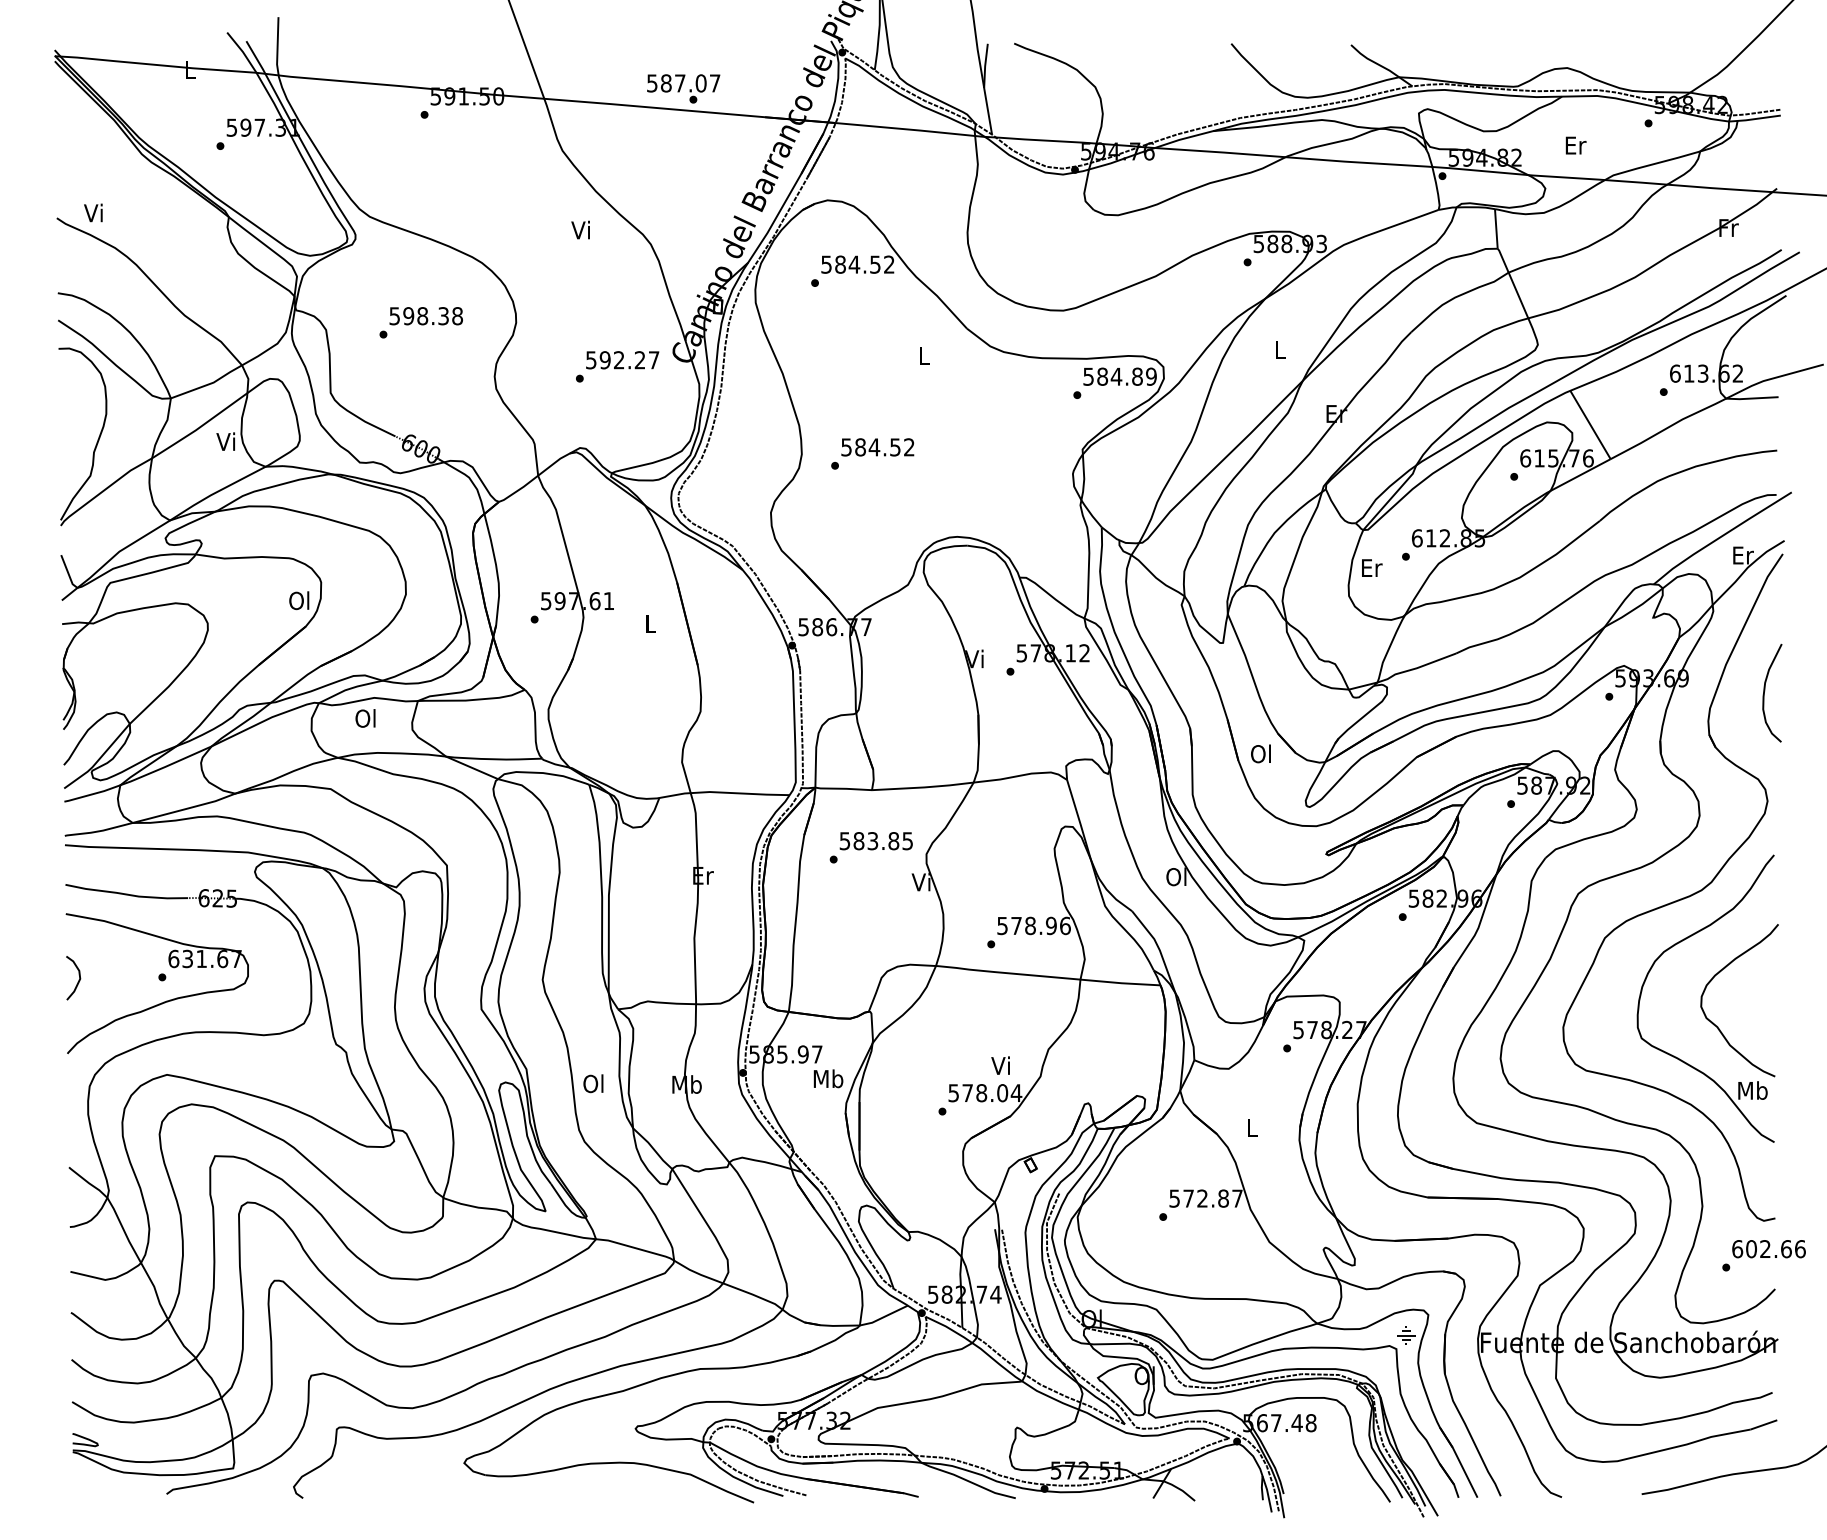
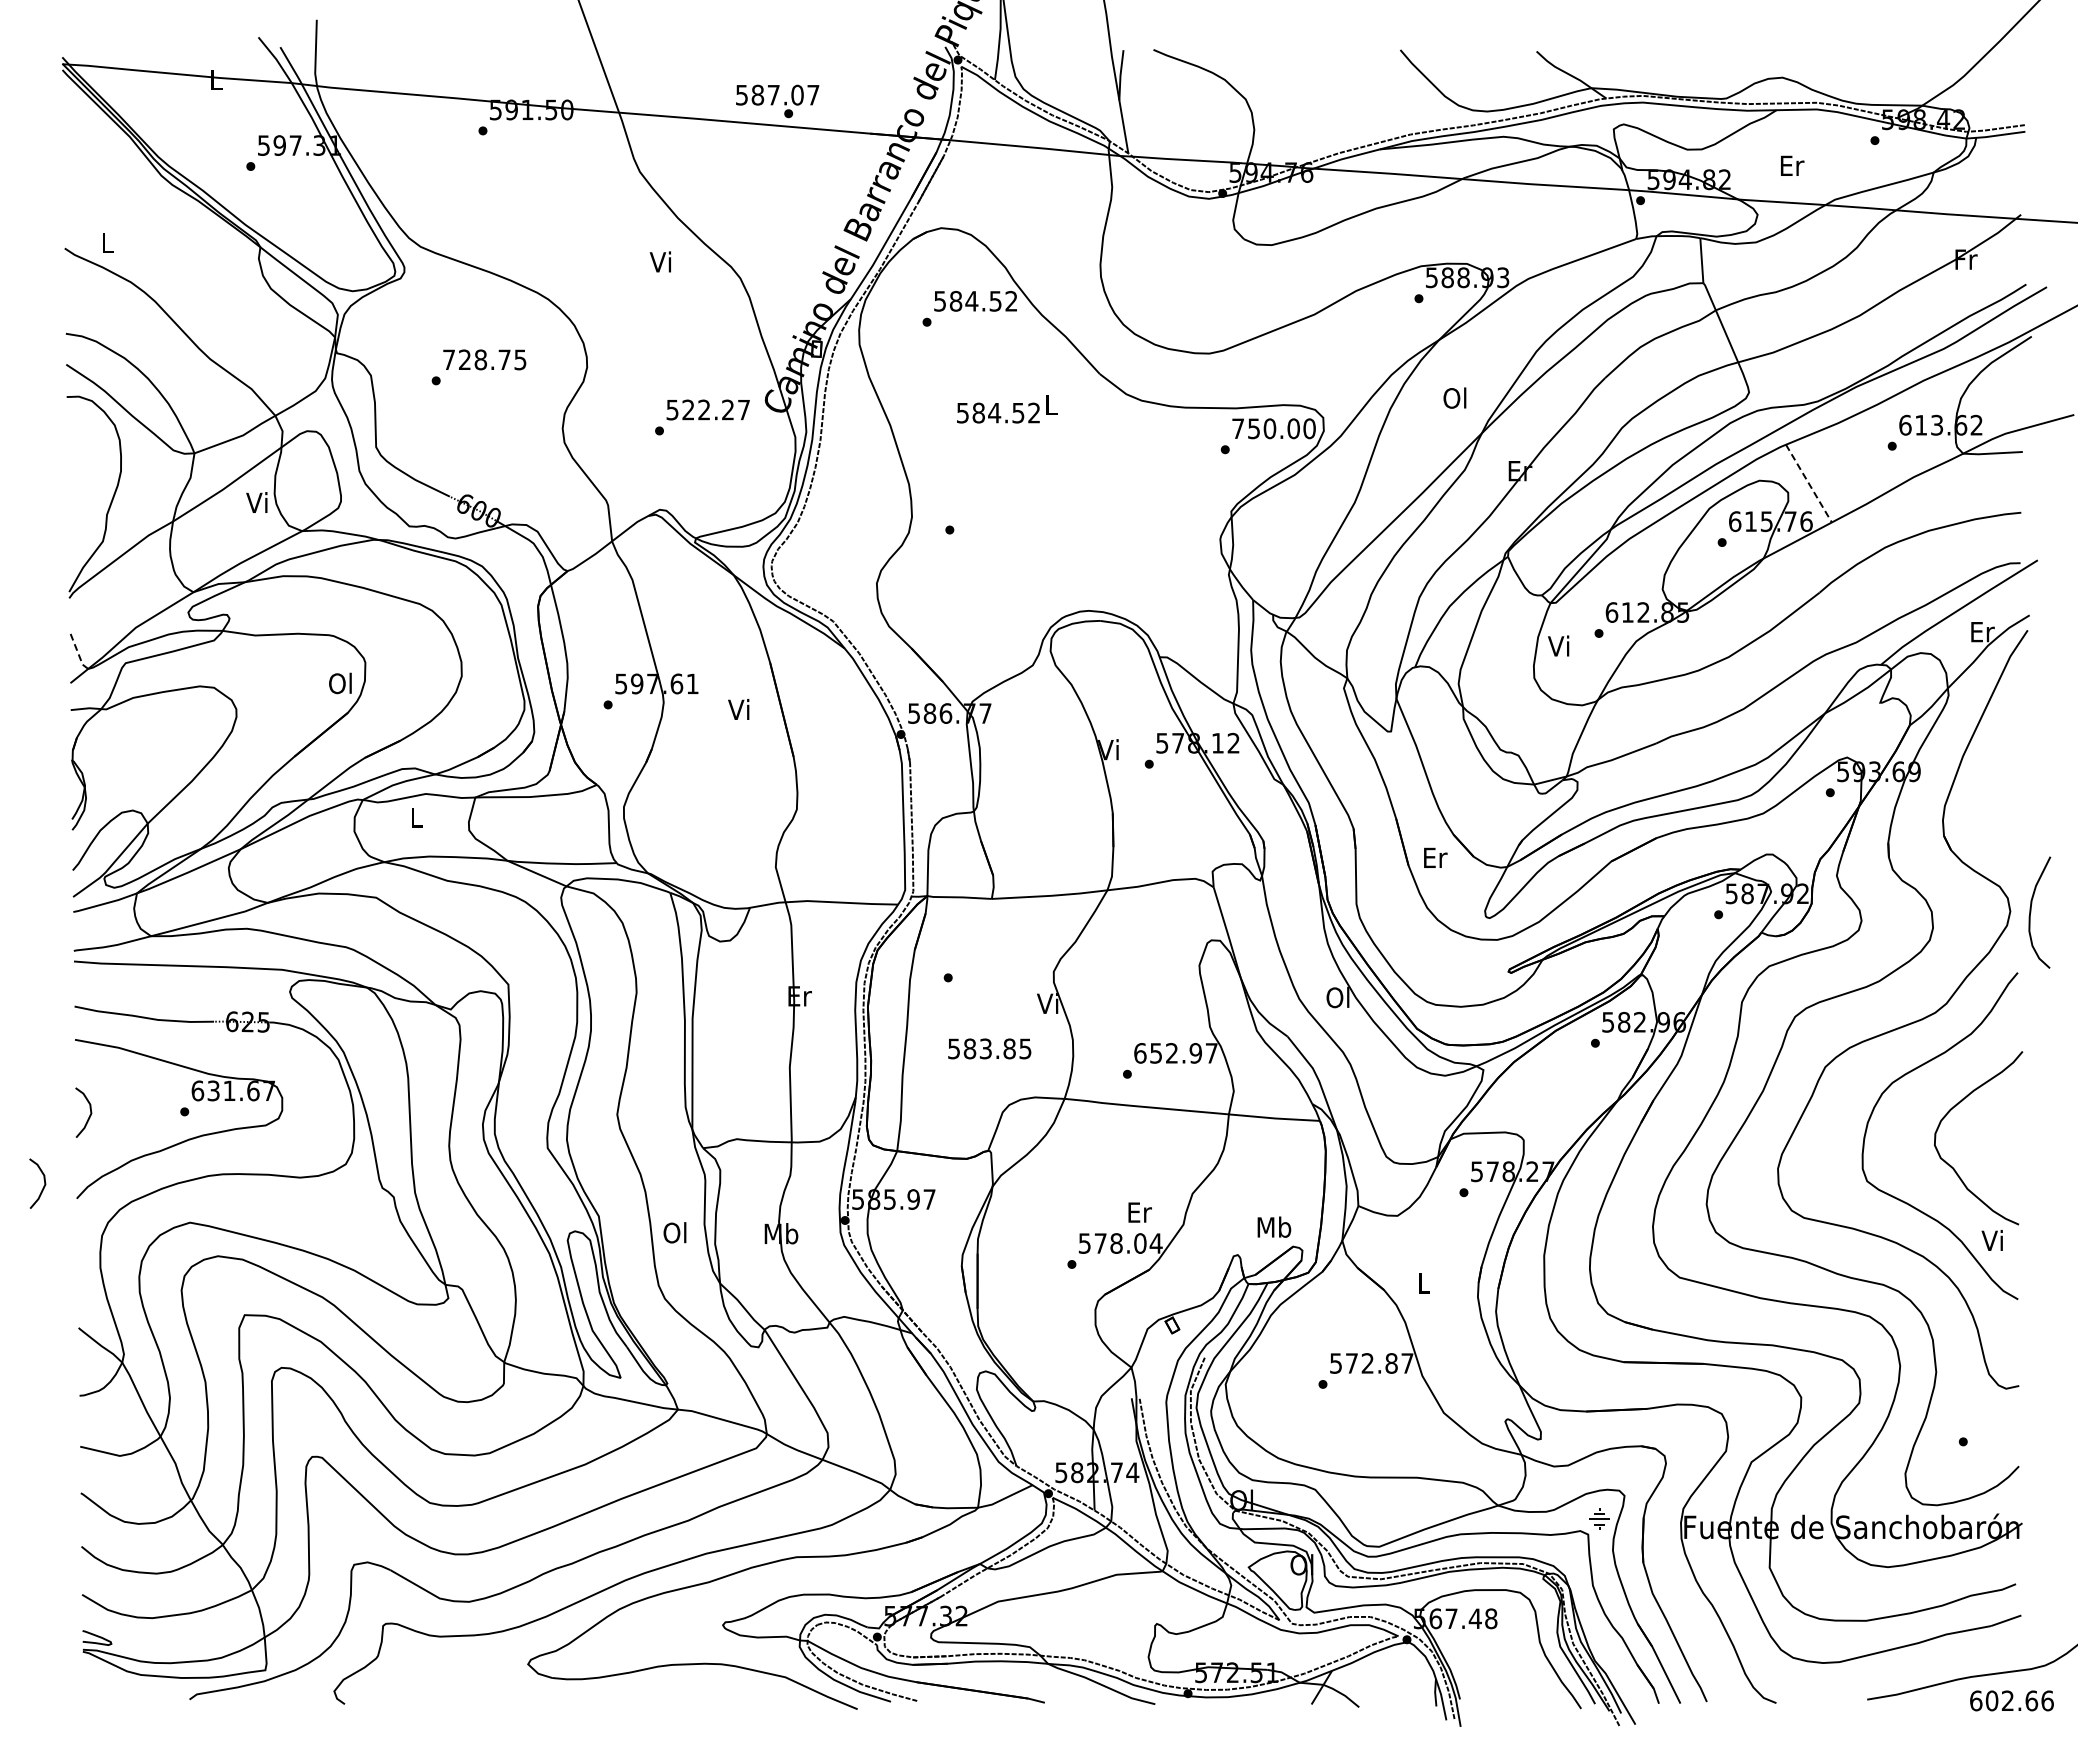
text: (92, 212) -> (105, 241), Vi -> L
text: (425, 315) -> (484, 359), 598.38 -> 728.75
text: (1278, 349) -> (1454, 397), L -> Ol
text: (605, 359) -> (688, 409), 592.27 -> 522.27
text: (1119, 376) -> (1273, 428), 584.89 -> 750.00
line: (1591, 425) -> (1809, 484), solid -> dashed
text: (877, 446) -> (998, 412), moved
text: (1372, 567) -> (1560, 645), Er -> Vi
line: (68, 572) -> (77, 651), solid -> dashed
text: (649, 623) -> (738, 709), L -> Vi
curve: (1765, 693) -> (2031, 912), moved
text: (365, 718) -> (415, 817), Ol -> L
text: (1261, 753) -> (1434, 857), Ol -> Er
text: (876, 840) -> (989, 1048), moved
text: (1034, 926) -> (1176, 1053), 578.96 -> 652.97
curve: (38, 1042) -> (43, 1185), added
text: (1001, 1065) -> (1139, 1211), Vi -> Er
text: (828, 1078) -> (1274, 1226), moved
text: (1752, 1090) -> (1993, 1240), Mb -> Vi
text: (1768, 1248) -> (2011, 1700), moved

